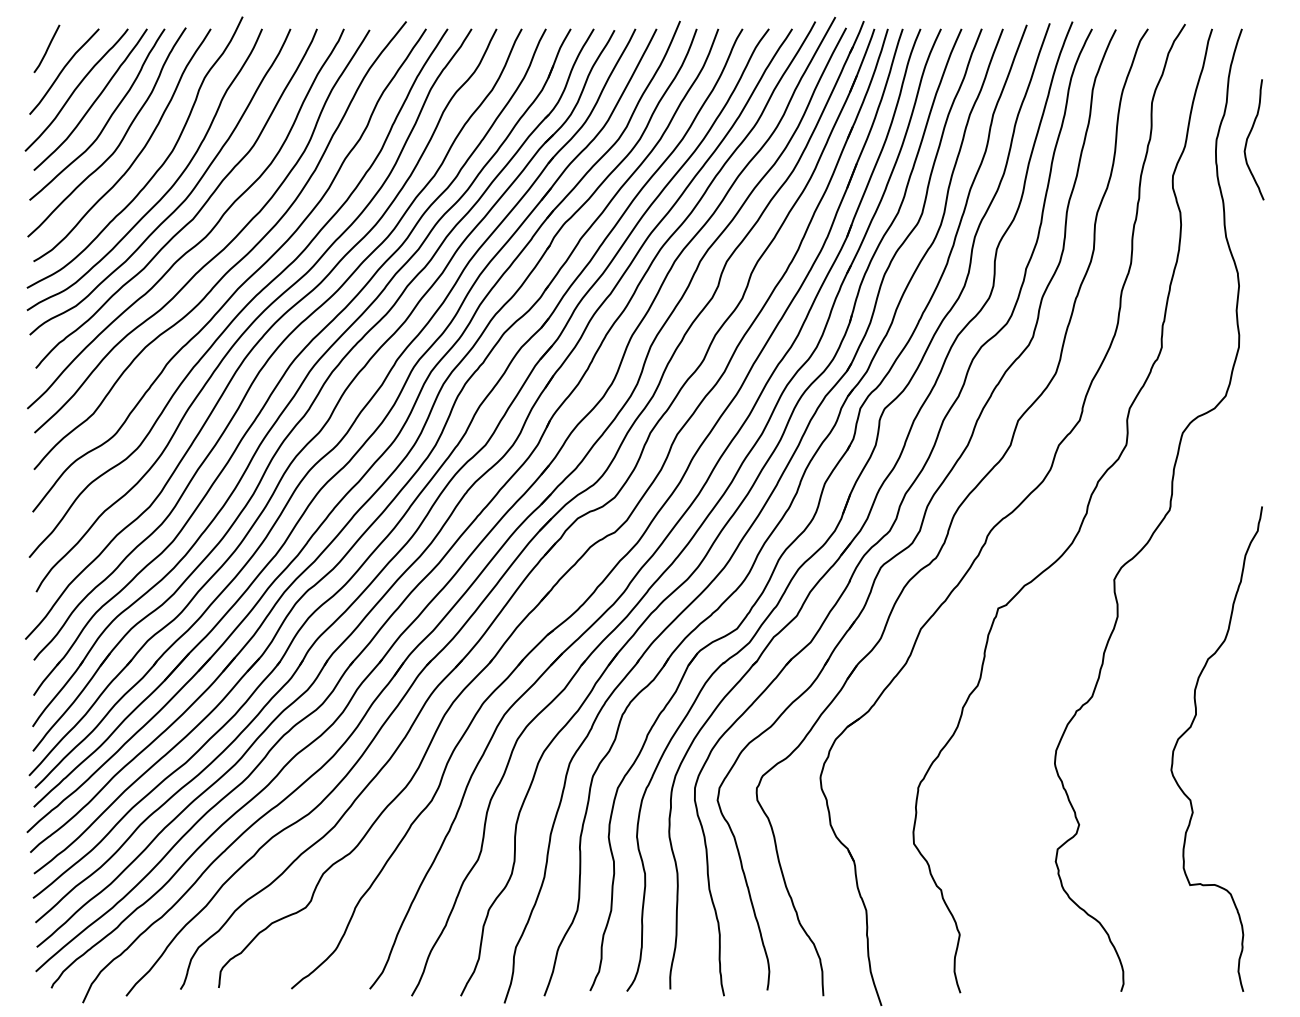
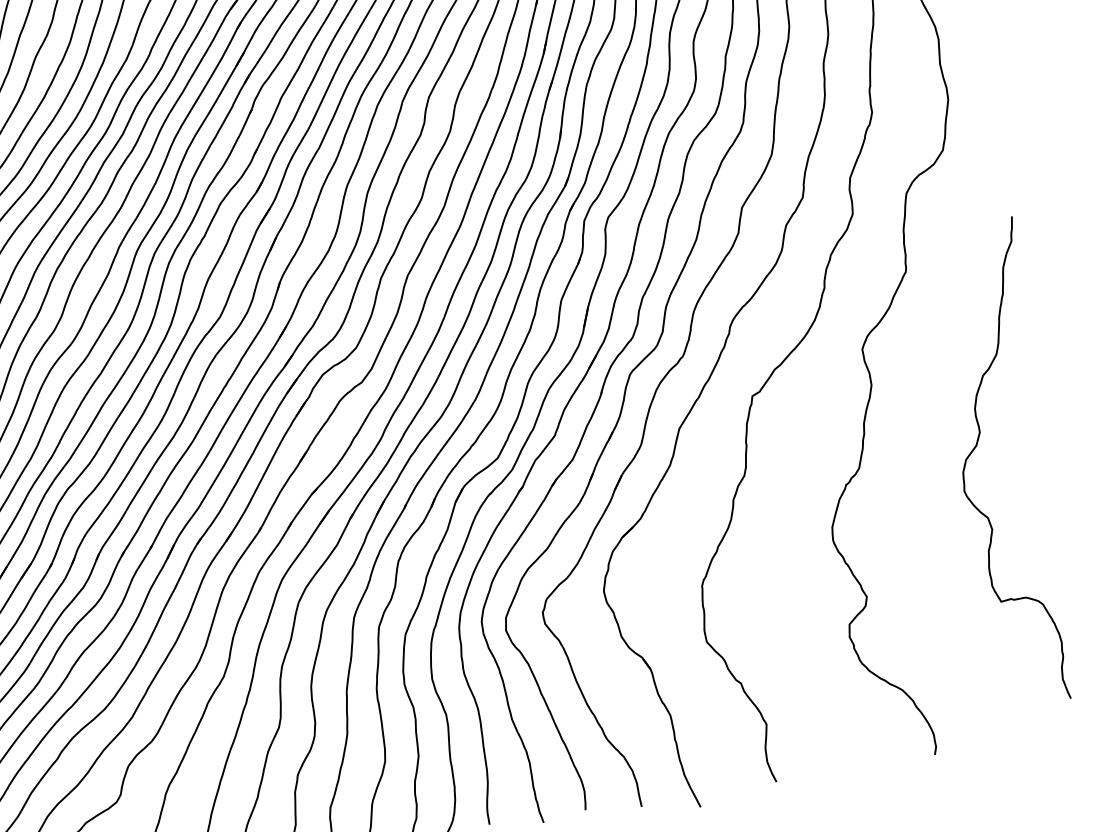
curve: (1191, 727) -> (977, 445), moved

